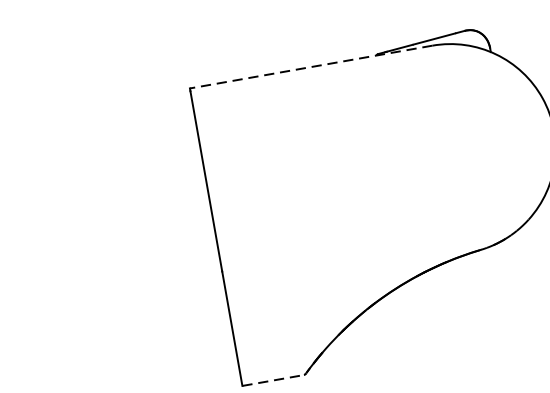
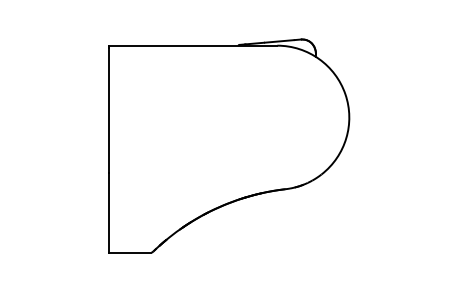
line: (310, 66) -> (192, 45), dashed -> solid
line: (273, 380) -> (130, 252), dashed -> solid

